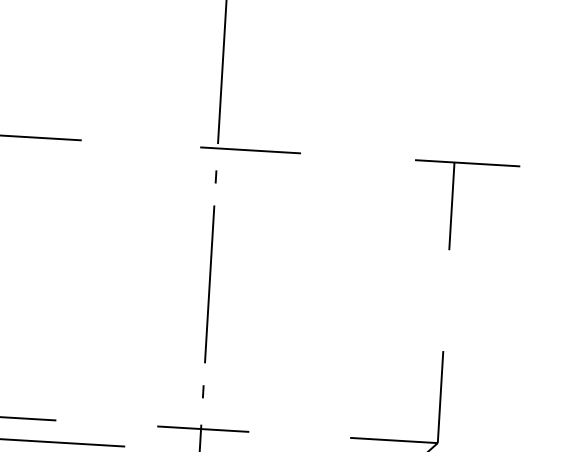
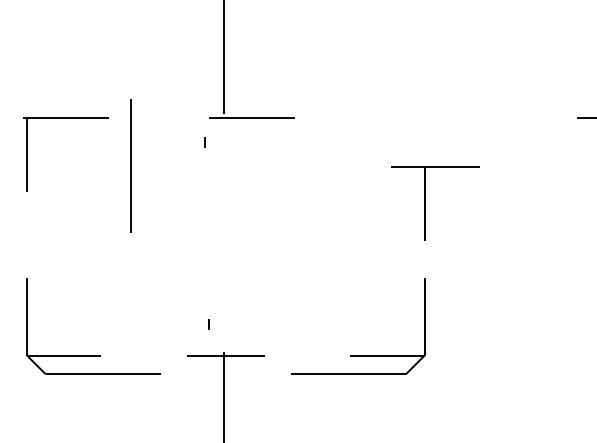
line: (215, 177) -> (204, 142), moved
part: (453, 205) -> (425, 203), moved
line: (209, 283) -> (130, 165), moved
line: (202, 392) -> (208, 324), moved

